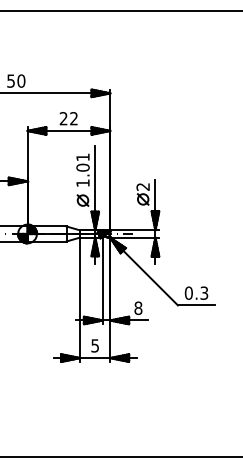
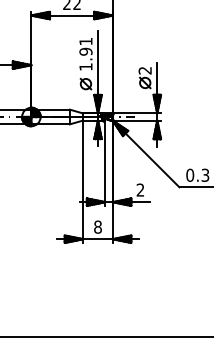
text: (82, 167) -> (85, 51), 1.01 -> 1.91
text: (138, 307) -> (140, 189), 8 -> 2
text: (95, 345) -> (98, 226), 5 -> 8

